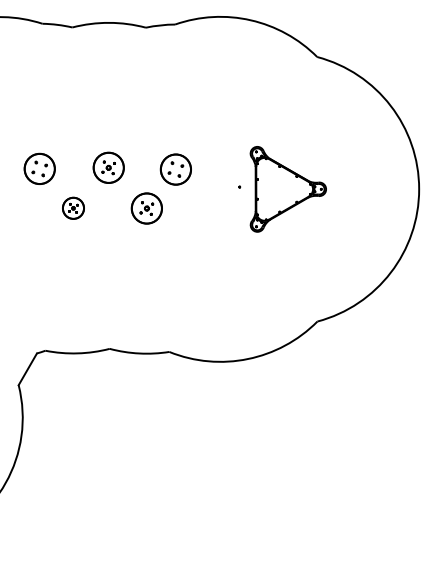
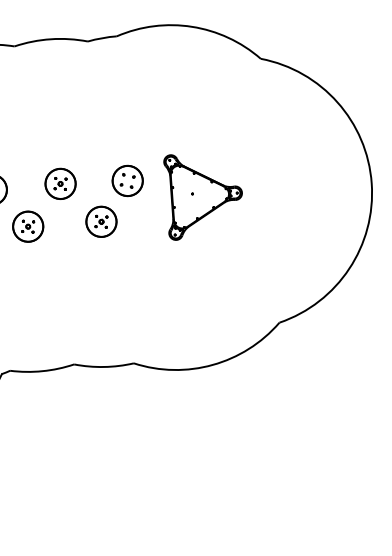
part: (287, 189) -> (203, 195), moved
part: (73, 208) -> (28, 226), size x1.43

